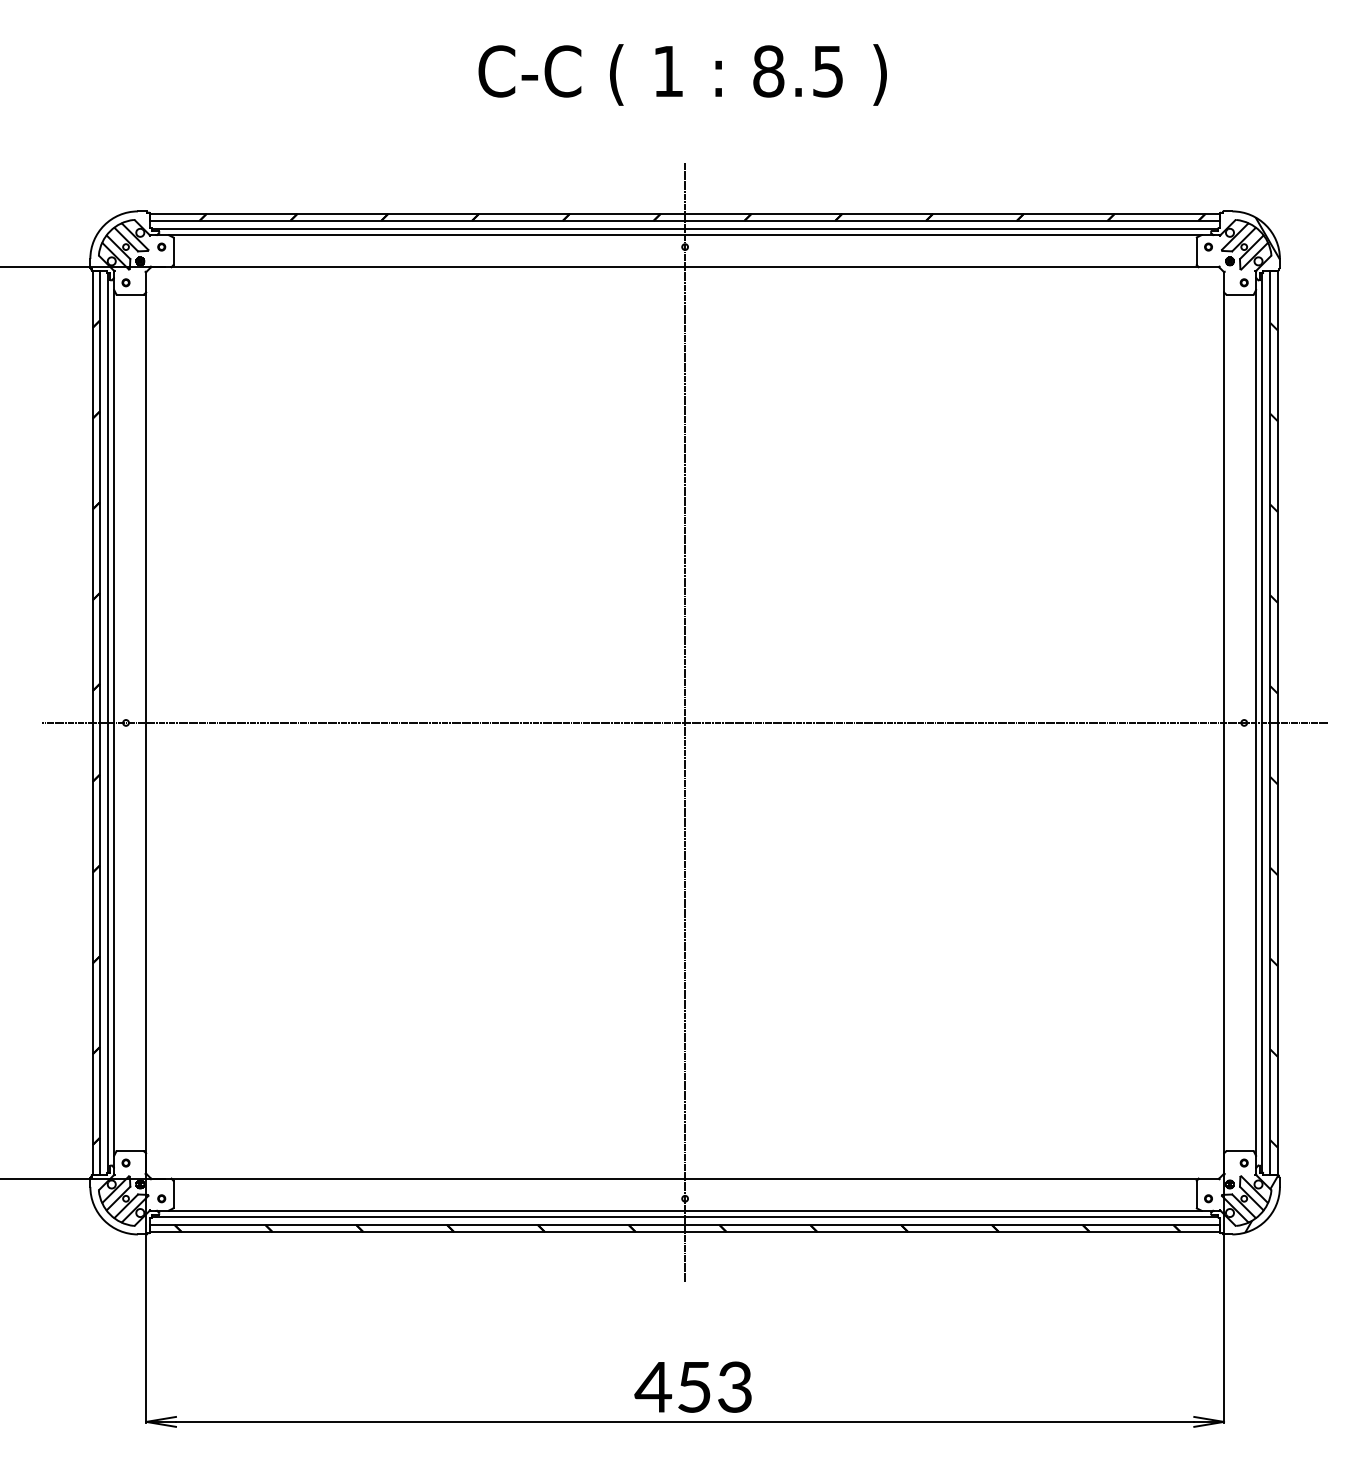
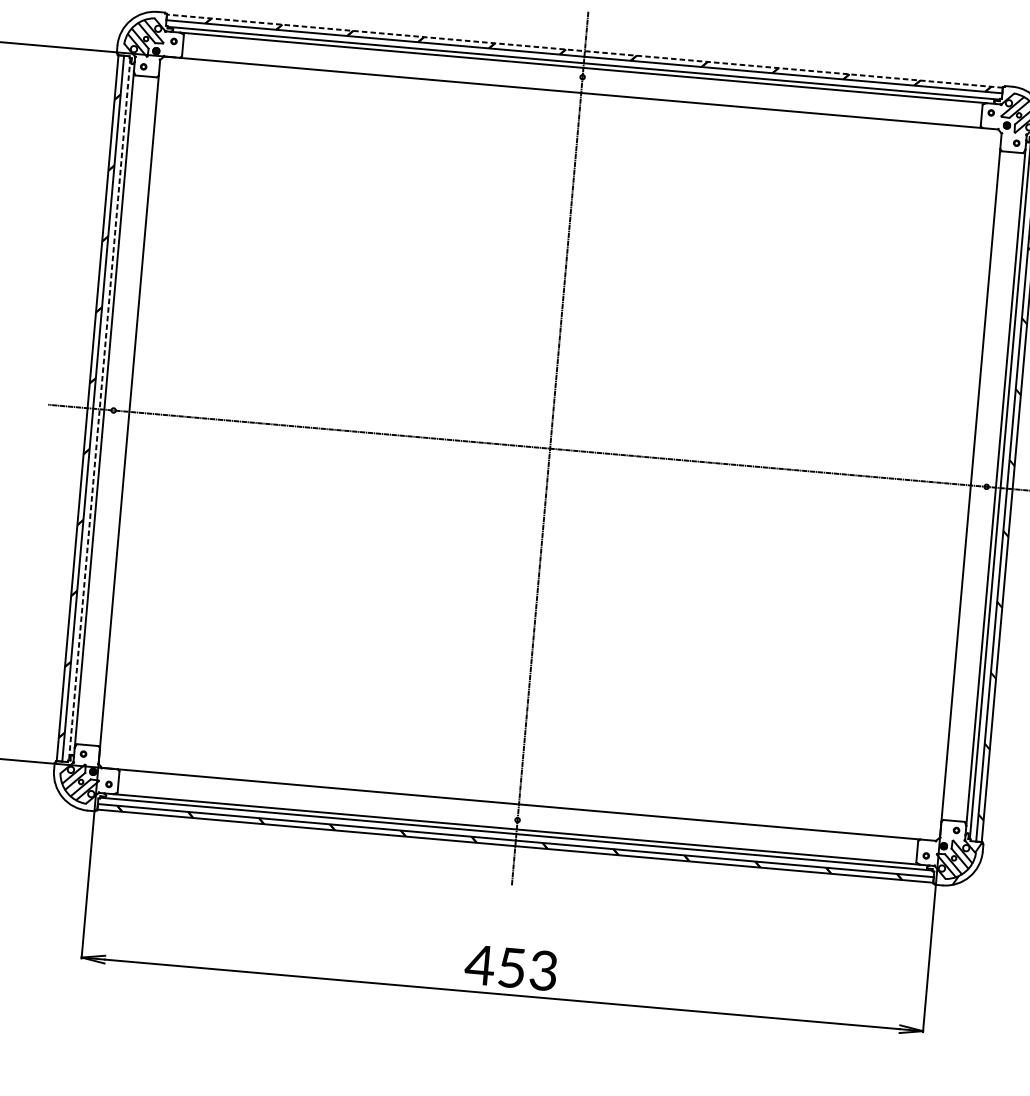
line: (684, 213) -> (584, 50), solid -> dashed
line: (108, 722) -> (99, 408), solid -> dashed

